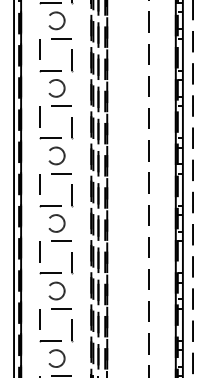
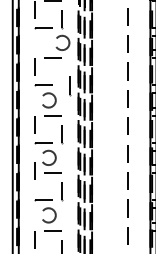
circle: (56, 20) -> (62, 42), moved
line: (72, 60) -> (70, 86), moved
line: (39, 184) -> (34, 171), moved

